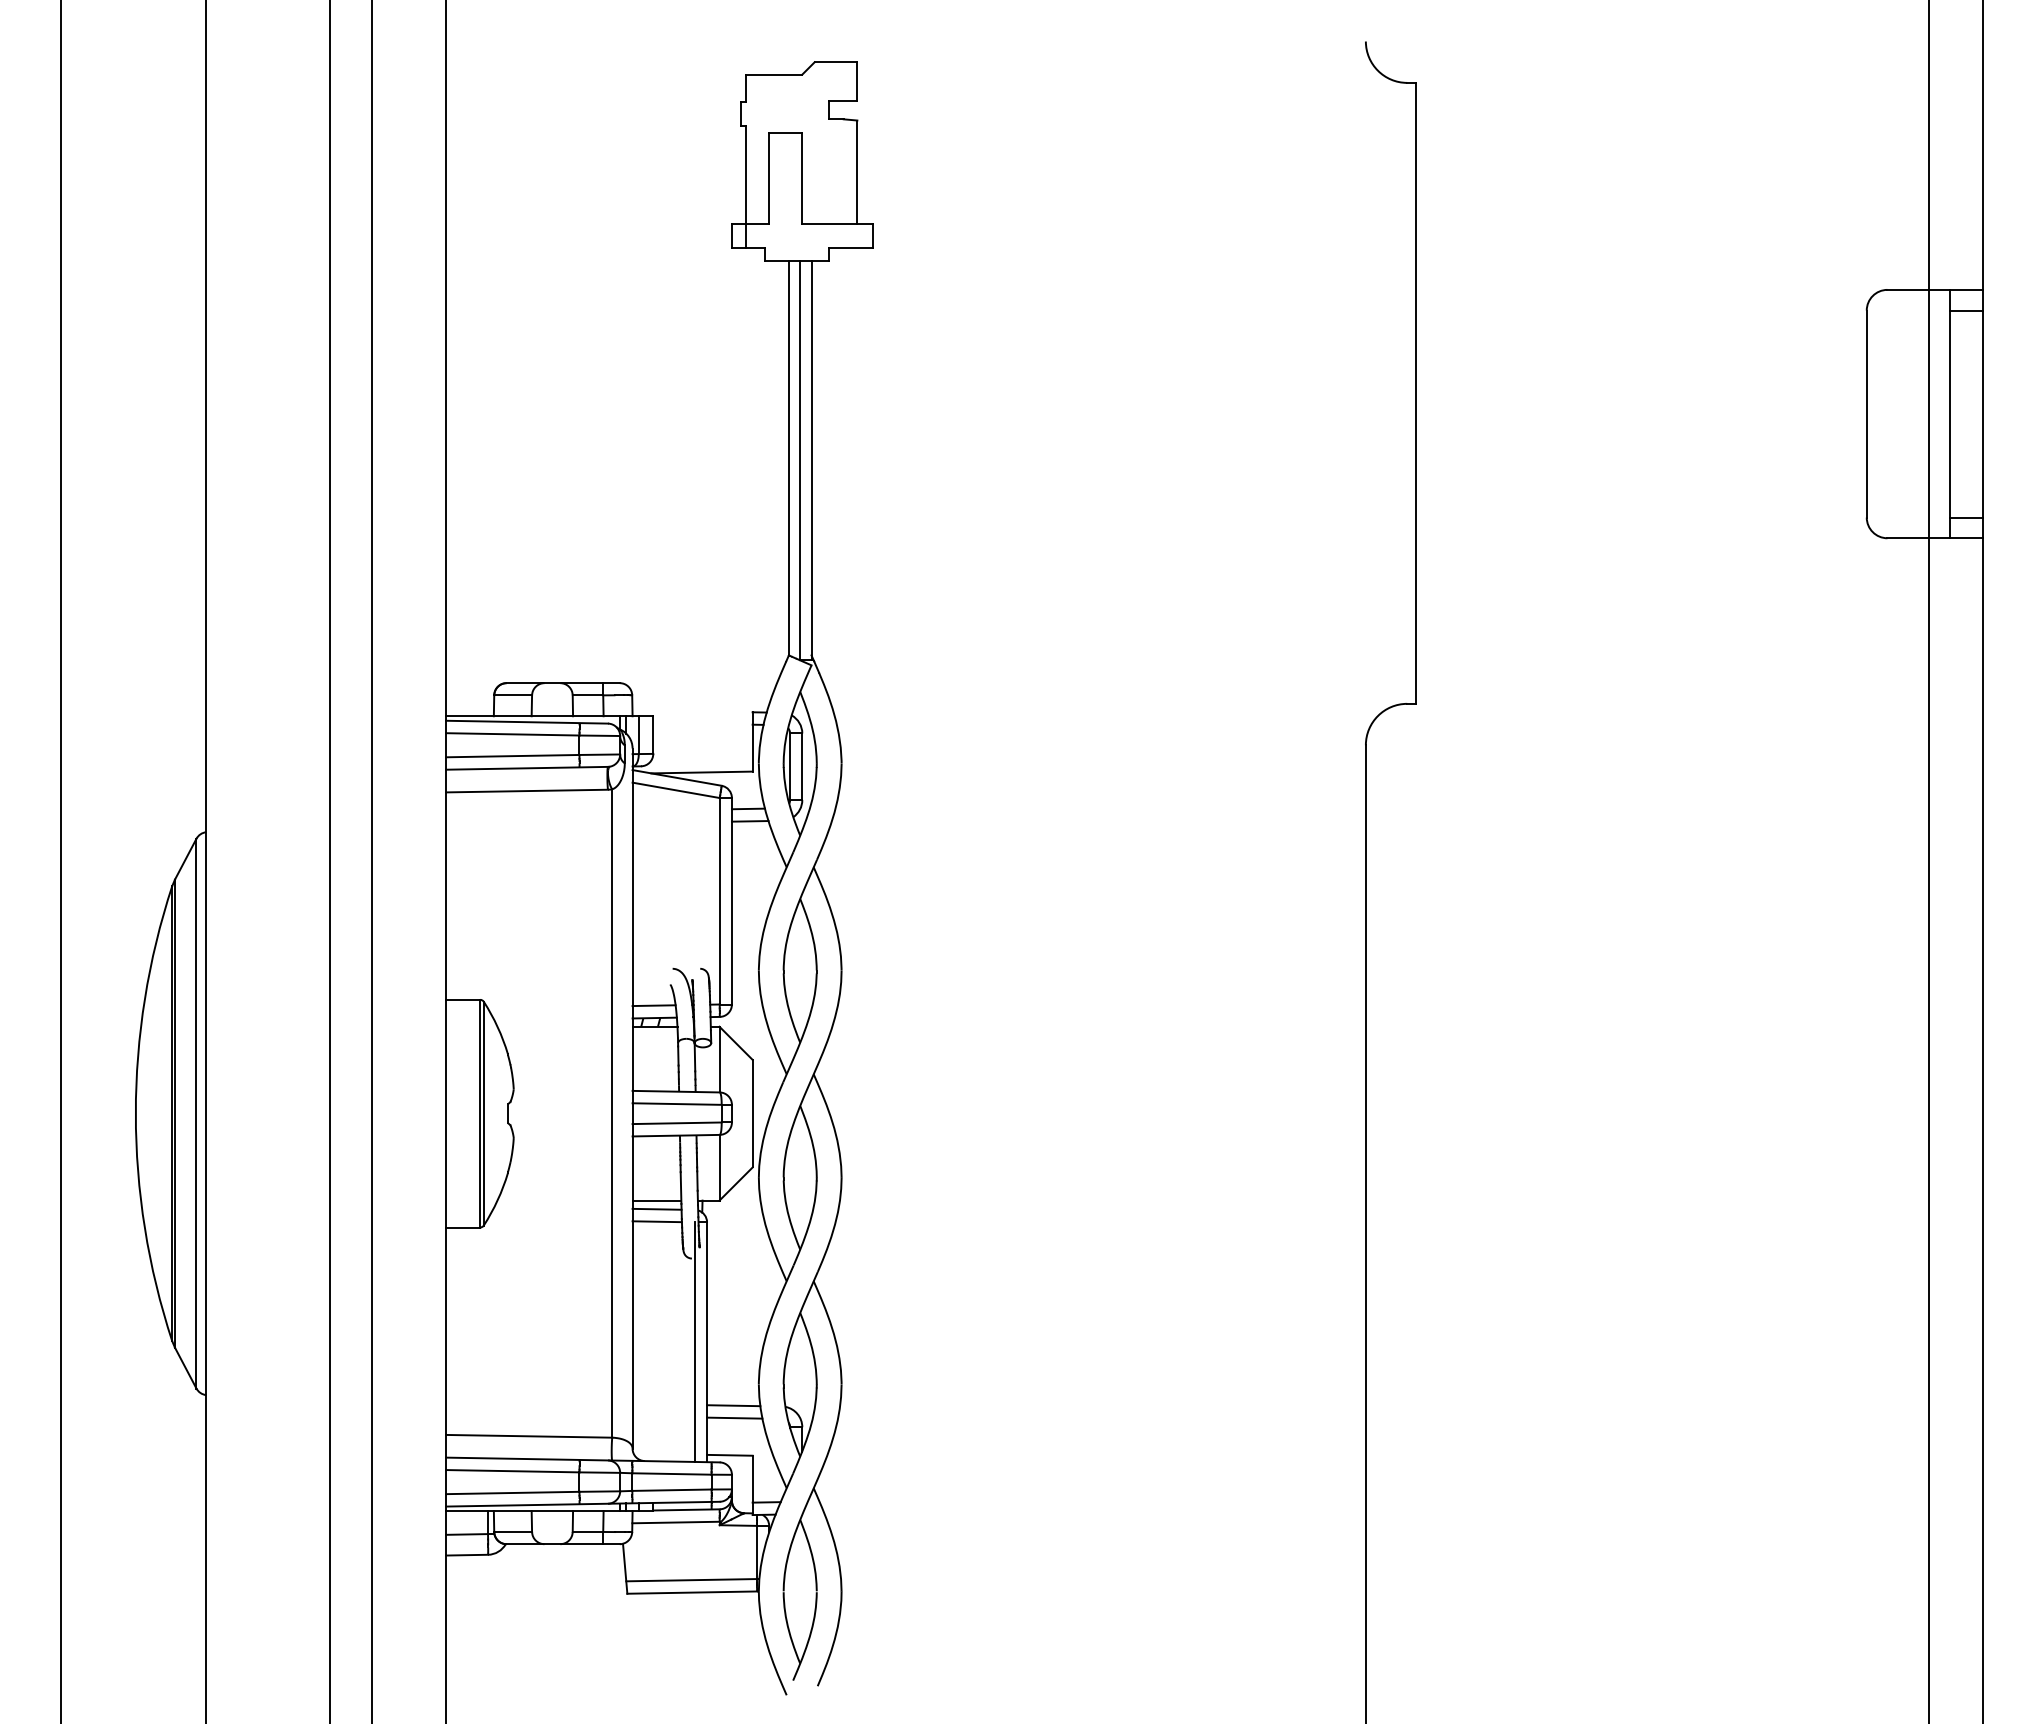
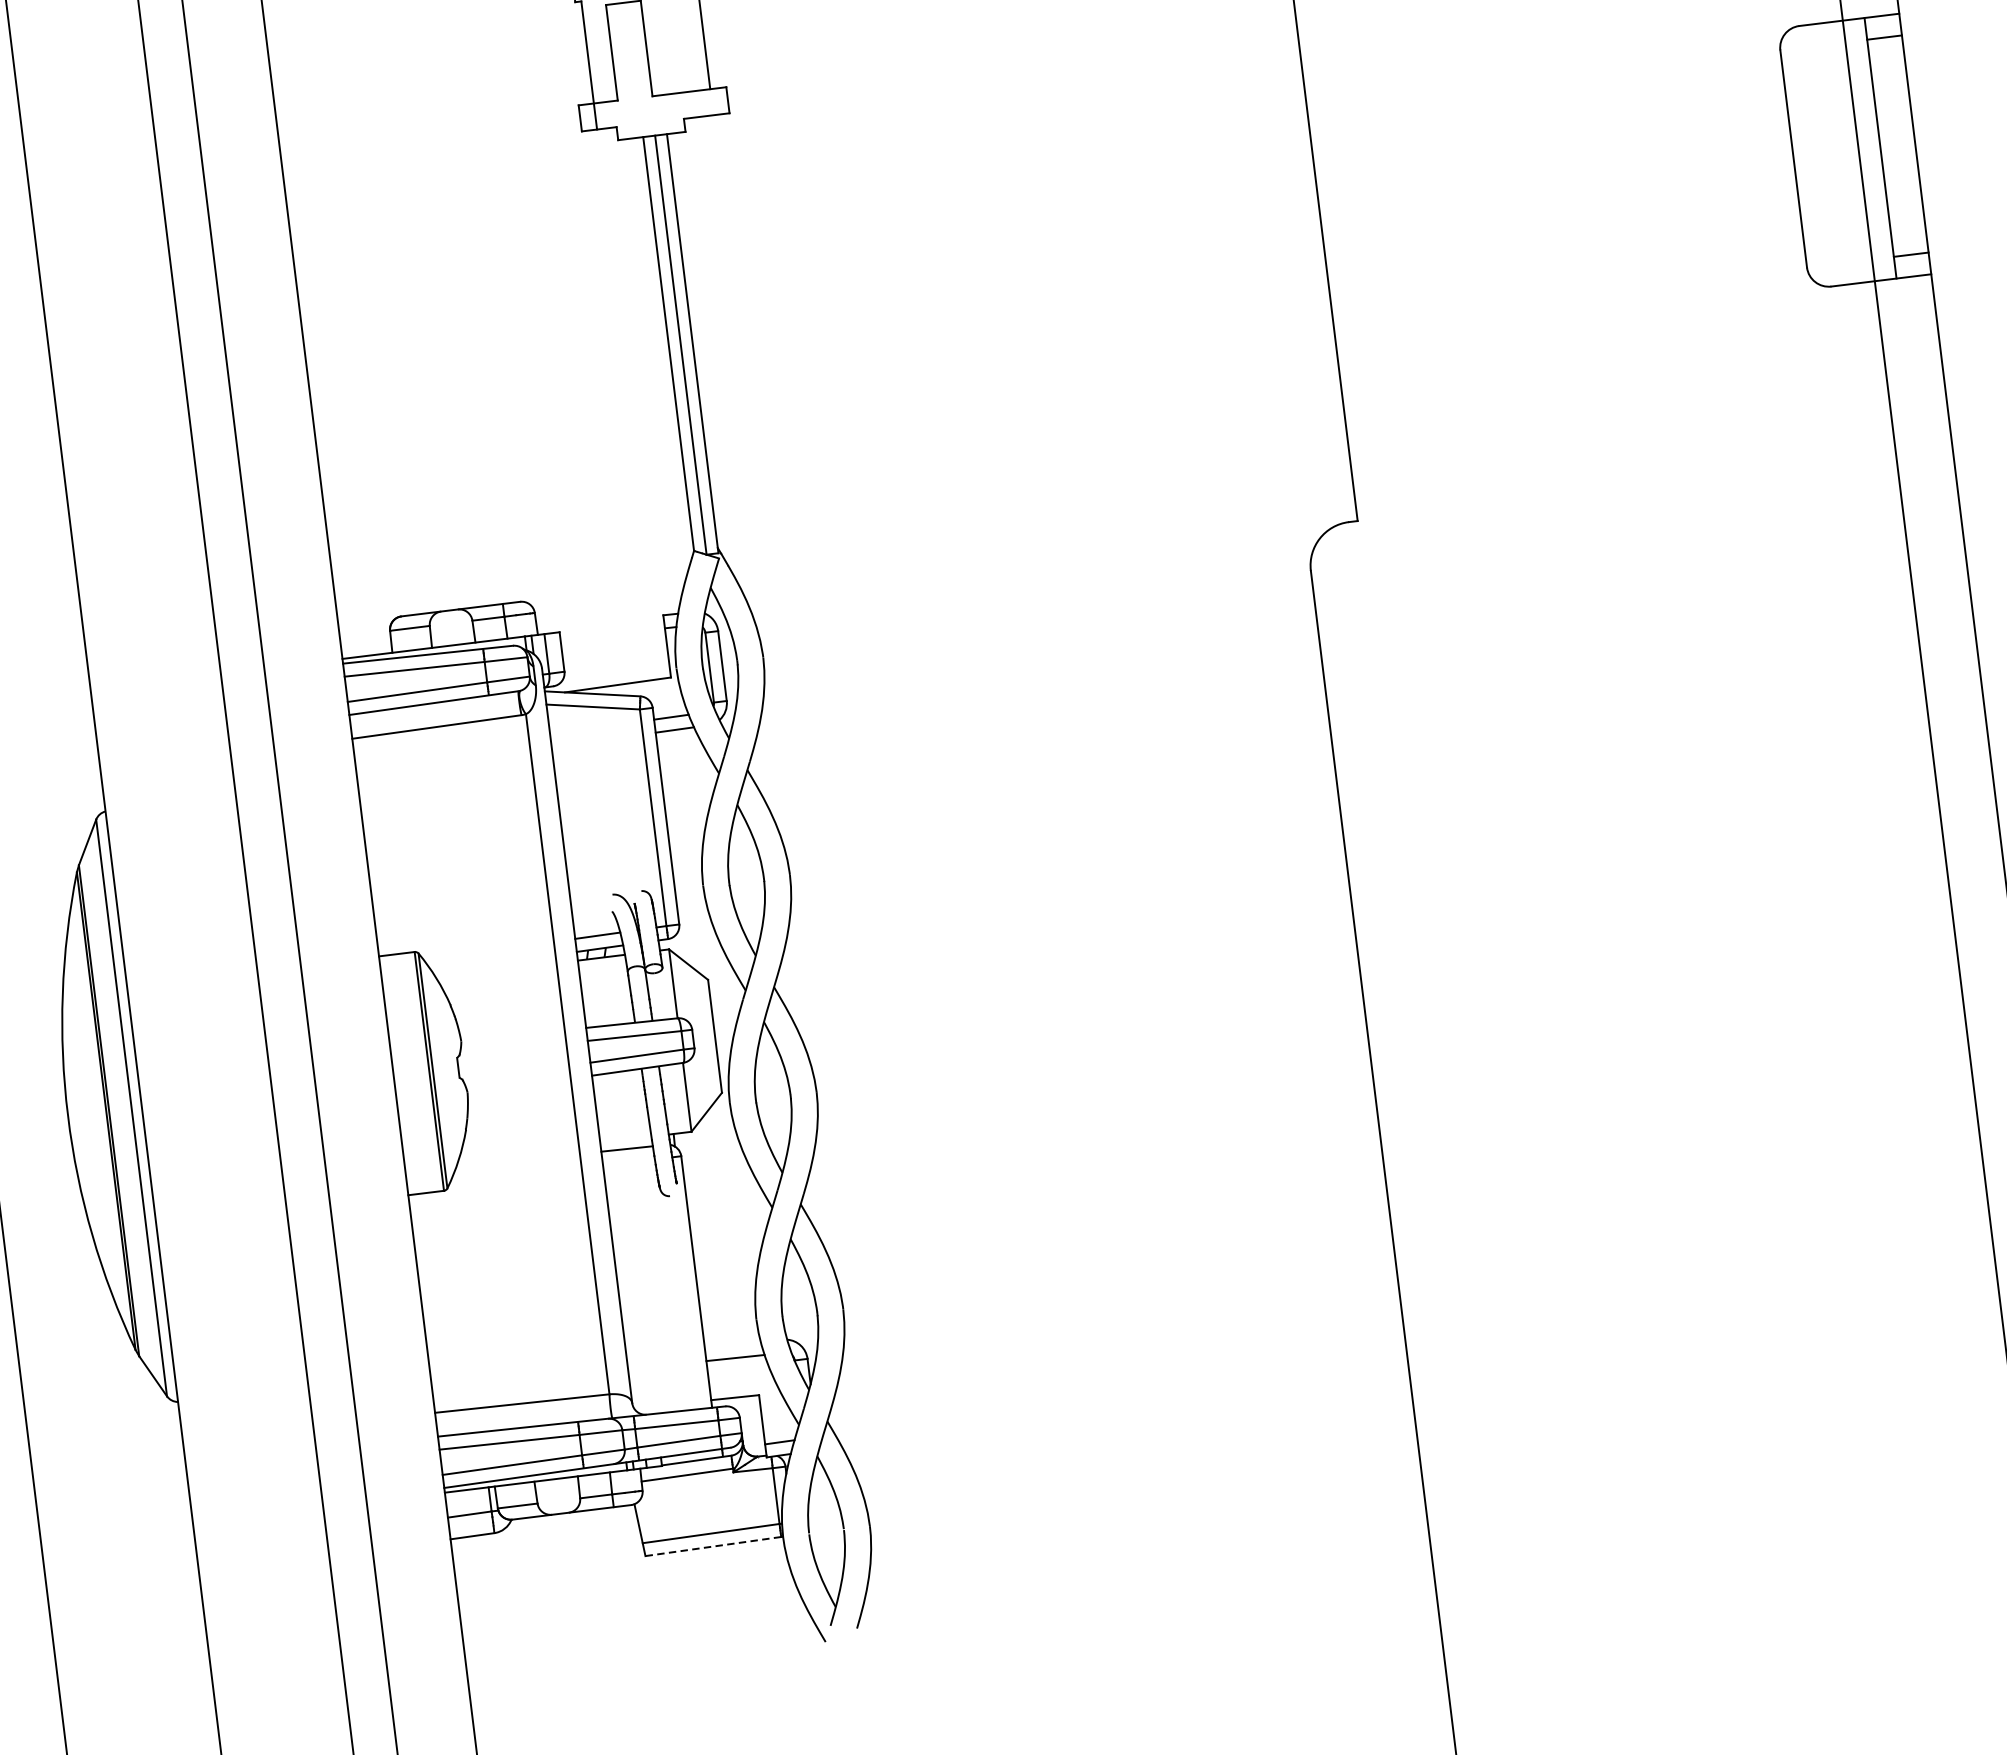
line: (656, 1200) -> (625, 1139), removed
line: (656, 1221) -> (628, 1161), removed
line: (694, 1341) -> (683, 1282), removed
line: (733, 1405) -> (732, 1344), removed
line: (692, 1592) -> (713, 1546), solid -> dashed

